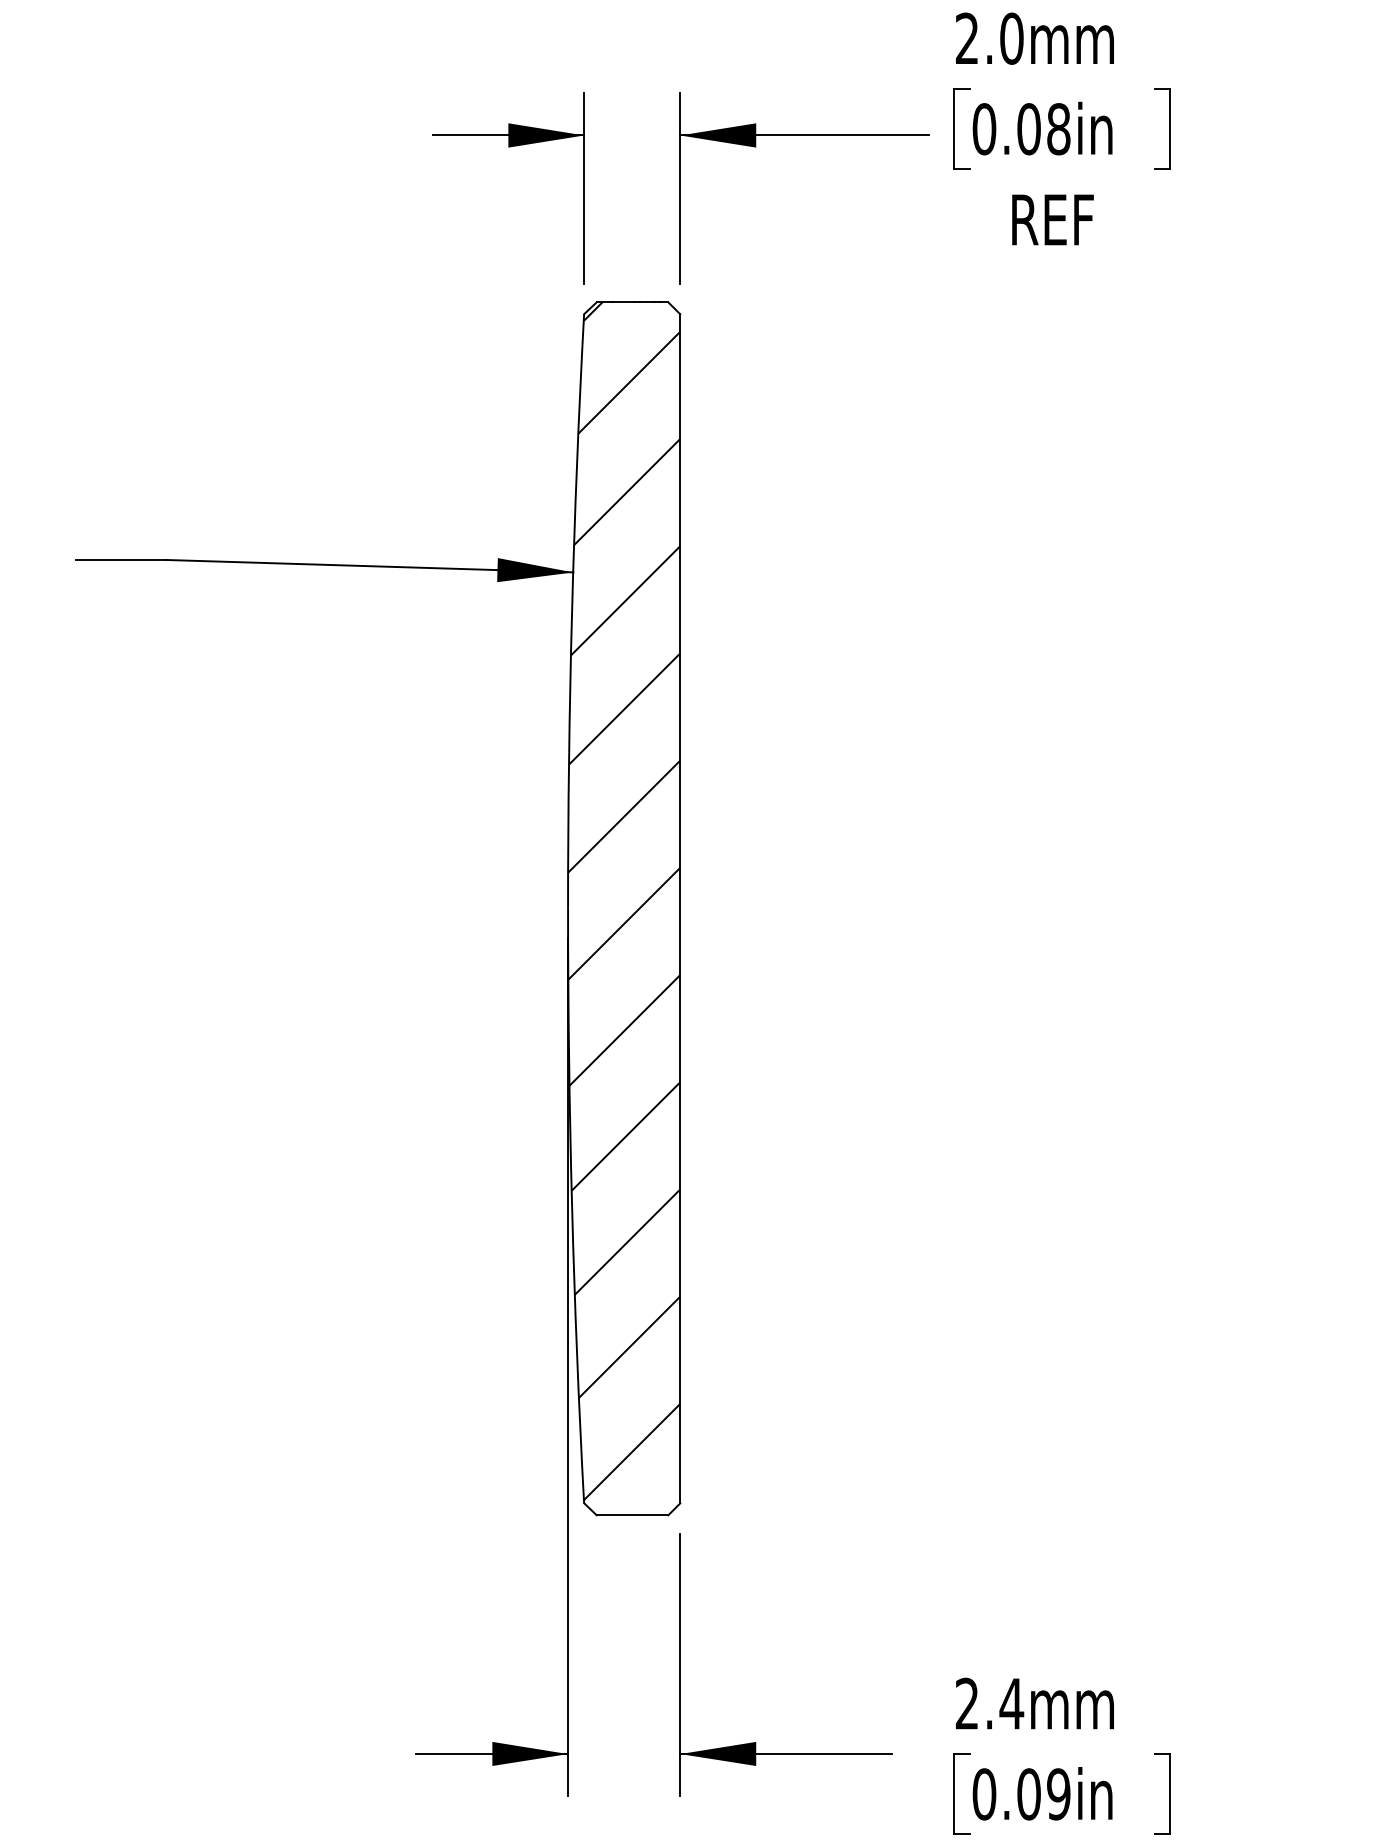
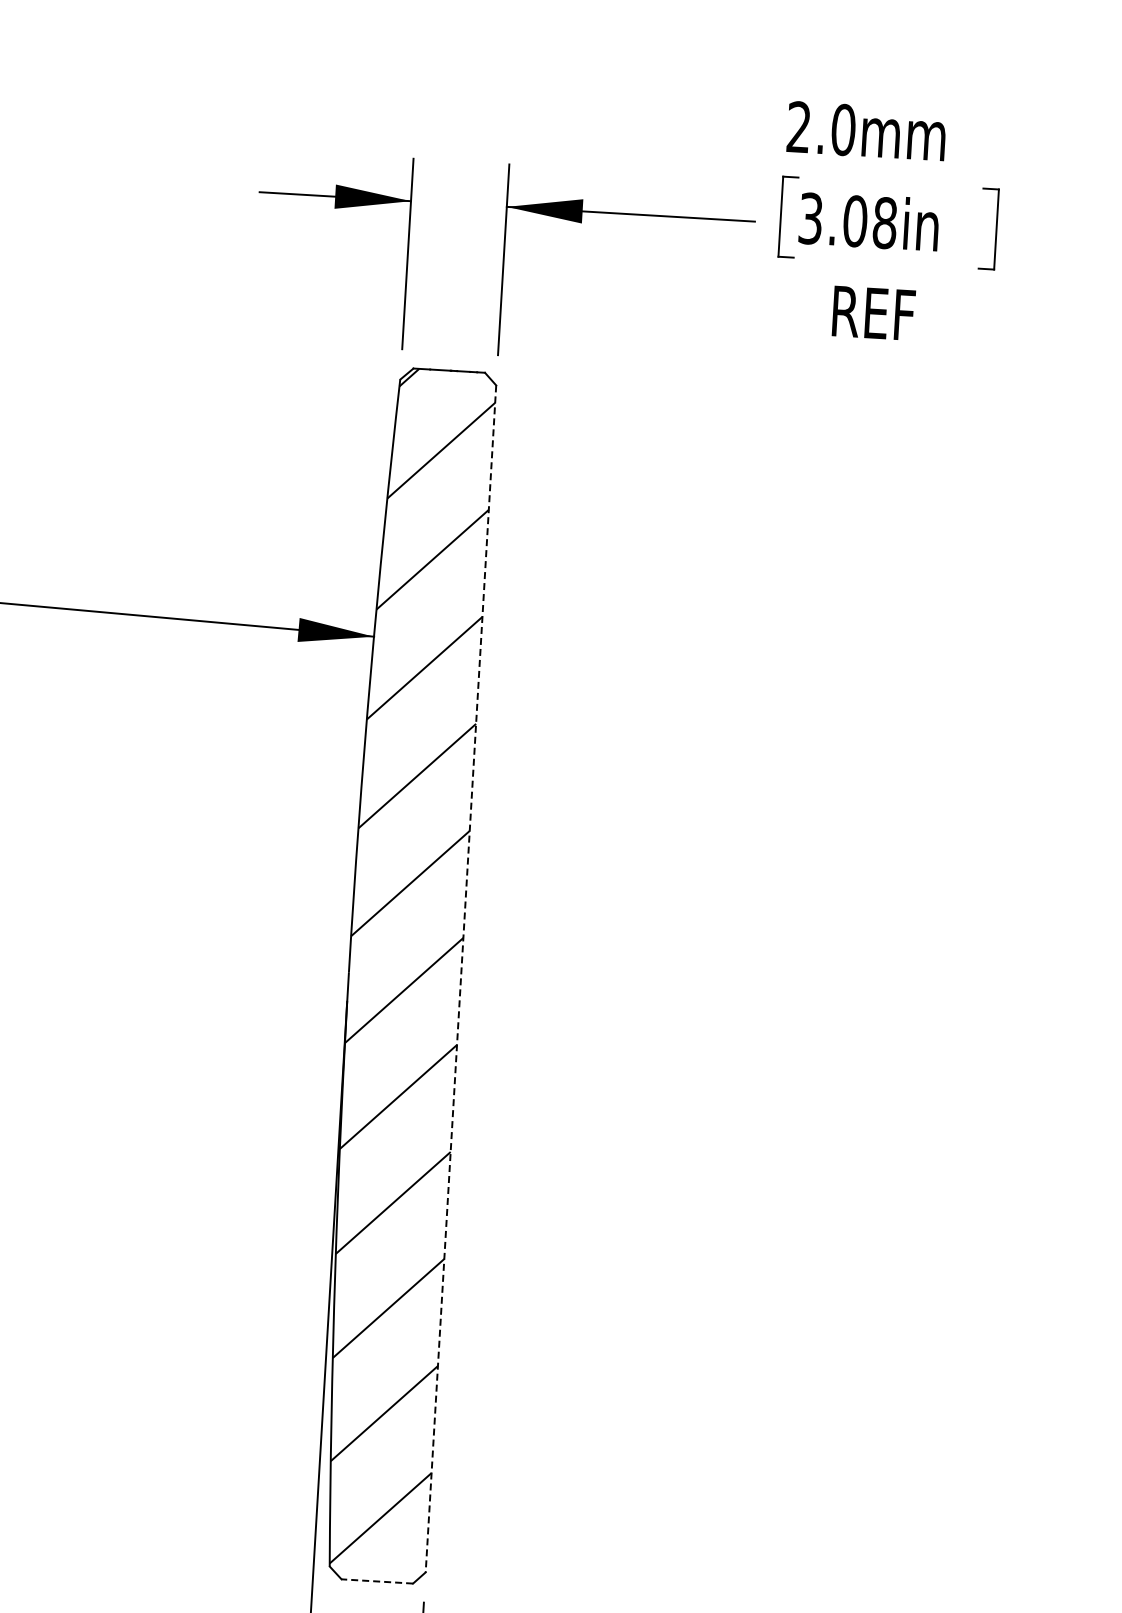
text: (984, 129) -> (810, 218), 0.08in -> 3.08in
line: (680, 908) -> (461, 978), solid -> dashed
line: (632, 1515) -> (377, 1581), solid -> dashed

